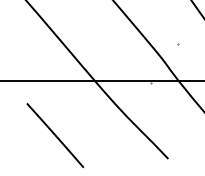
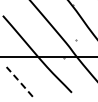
line: (54, 134) -> (19, 81), solid -> dashed

